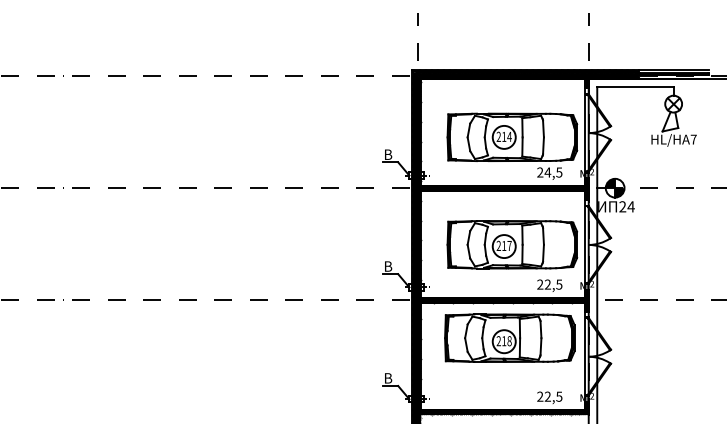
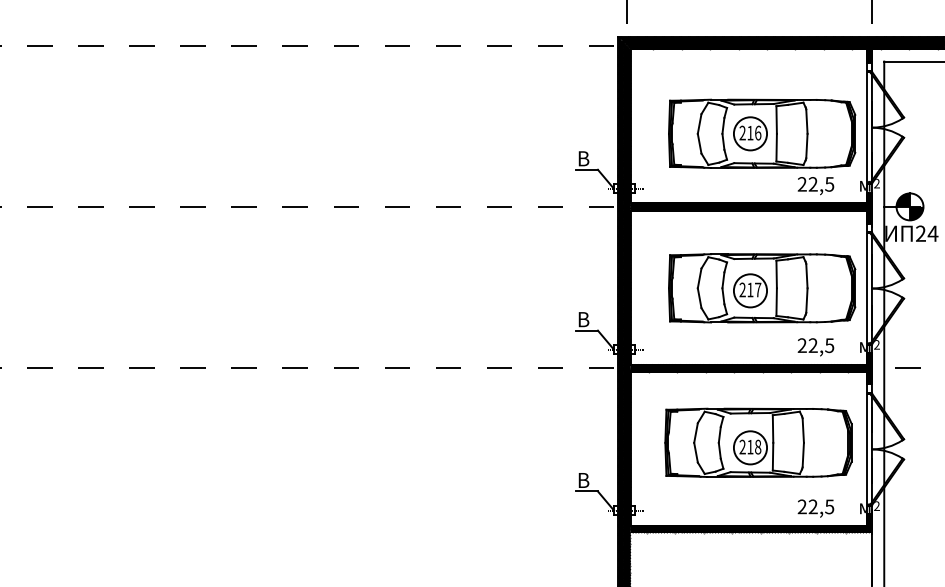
text: (509, 136) -> (758, 132), 214 -> 216
text: (547, 172) -> (812, 184), 24,5 -> 22,5
part: (509, 337) -> (758, 441), moved

